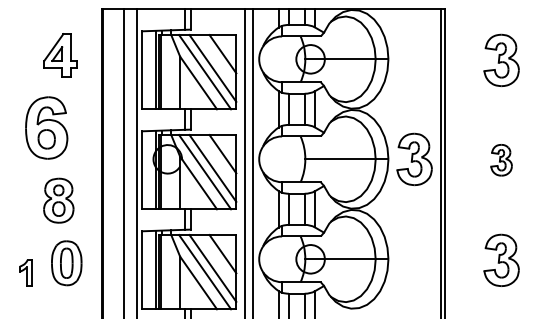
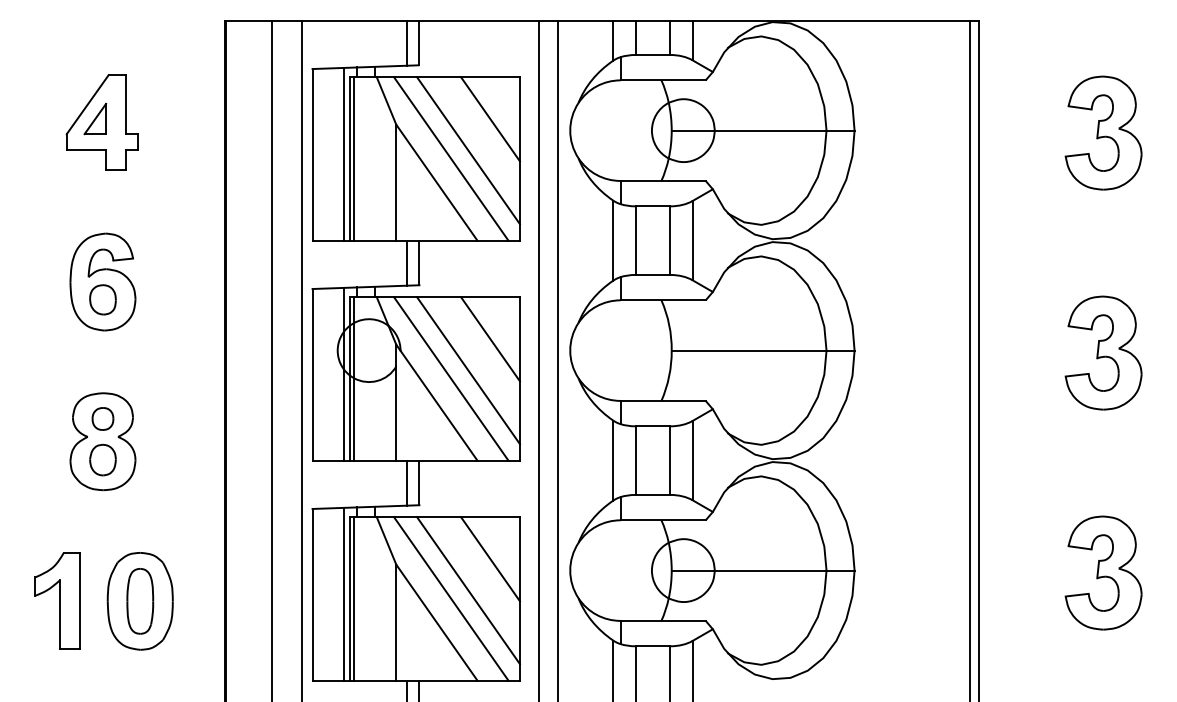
part: (60, 55) -> (102, 122), moved
part: (46, 128) -> (102, 282), size x0.71
part: (414, 158) -> (911, 348), removed
part: (501, 159) -> (1103, 351), size x1.67
part: (58, 200) -> (102, 441), moved
part: (66, 263) -> (139, 601), moved
part: (25, 272) -> (56, 599), size x1.67

